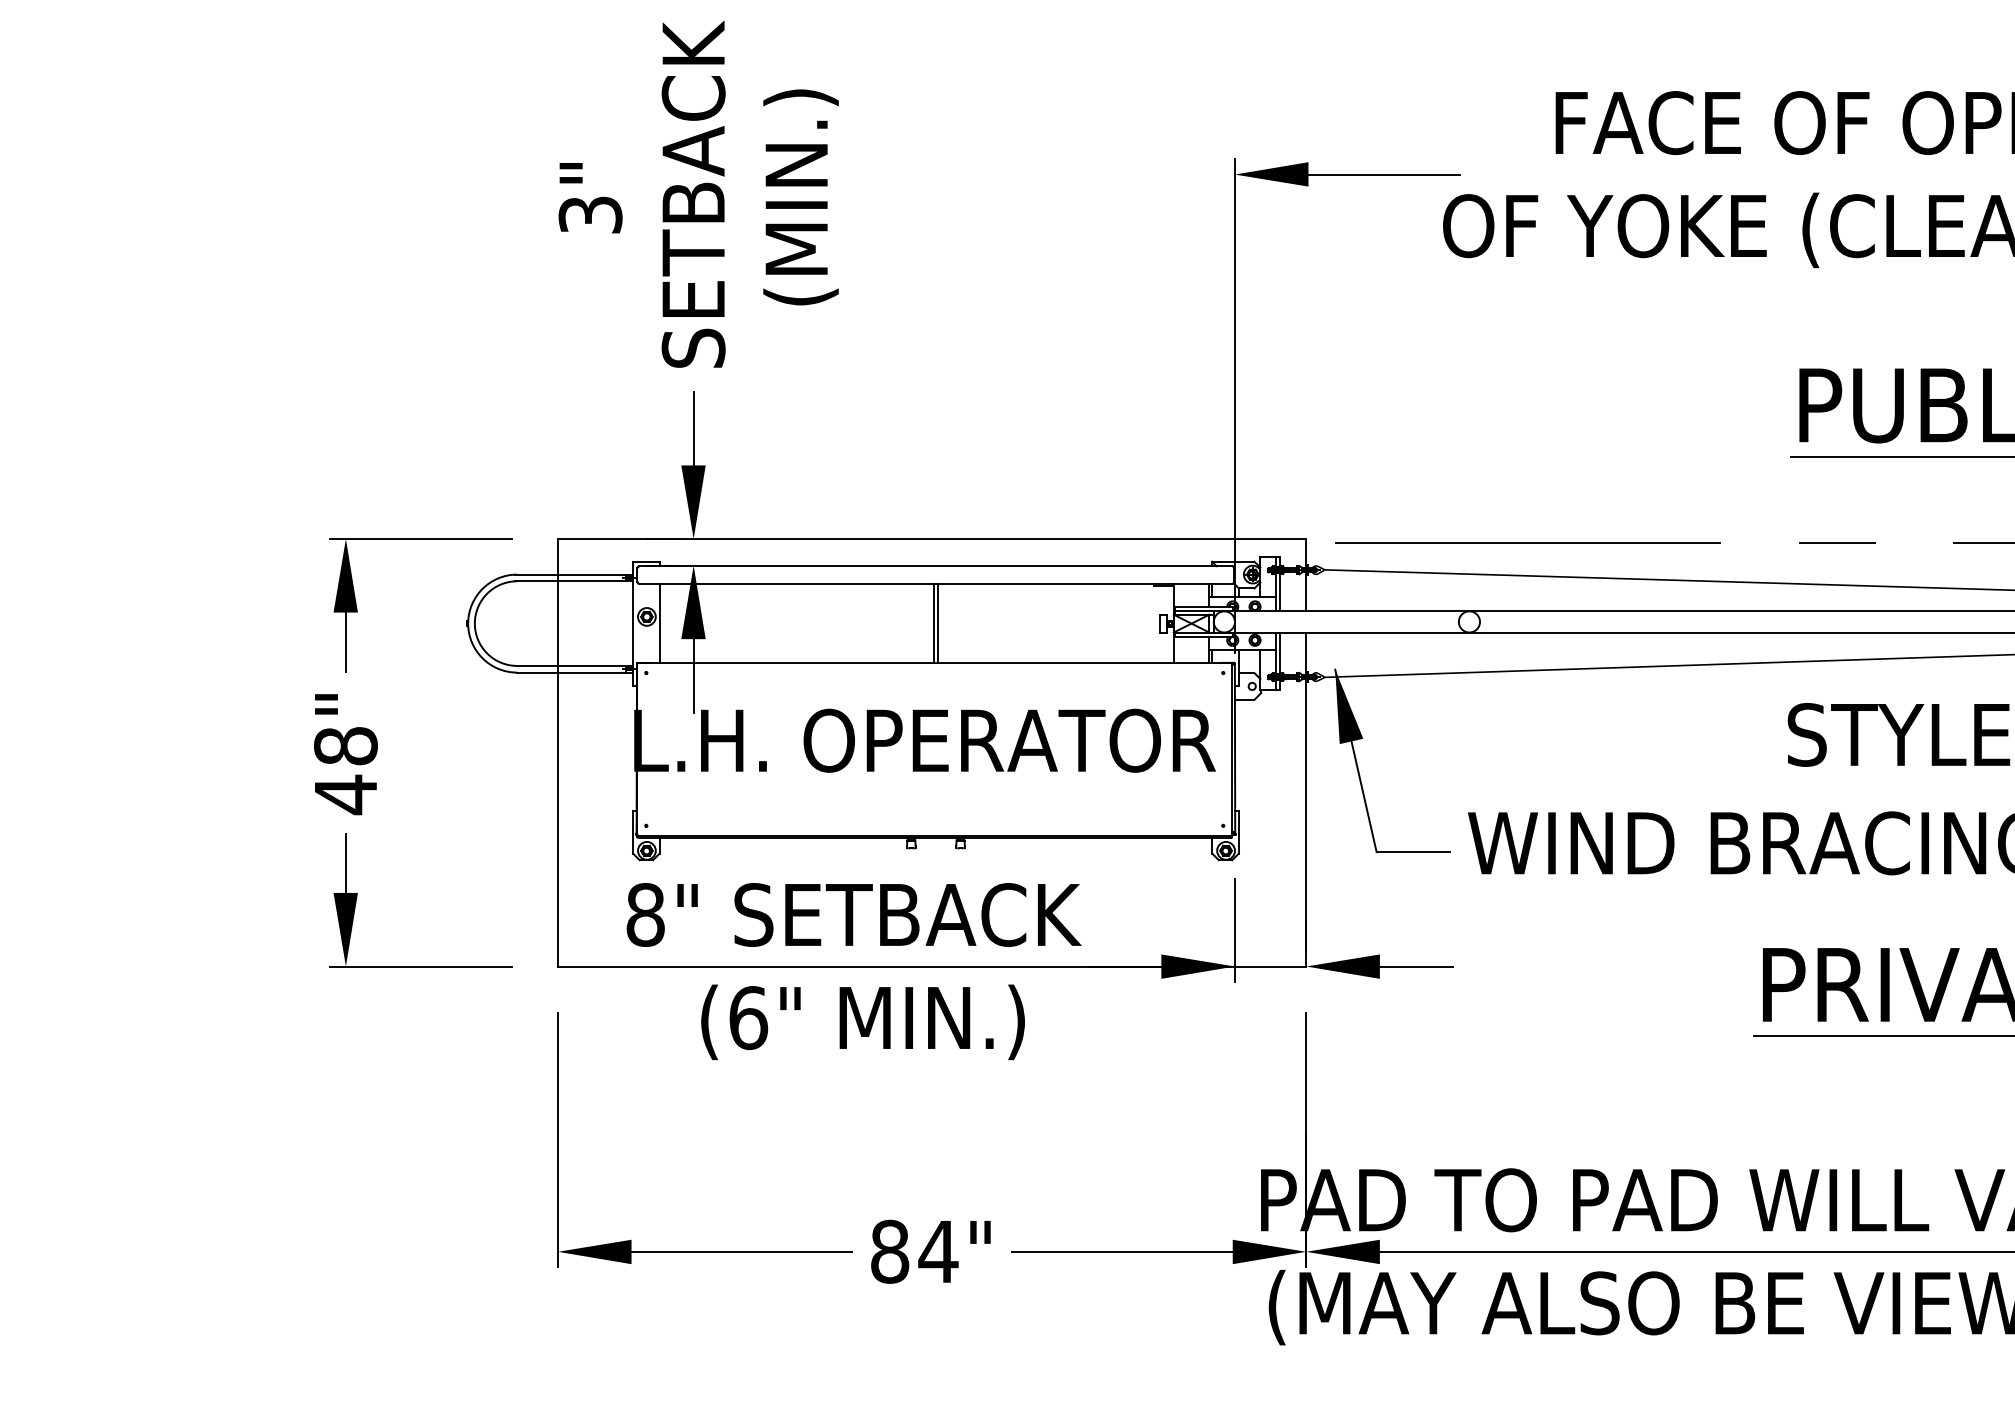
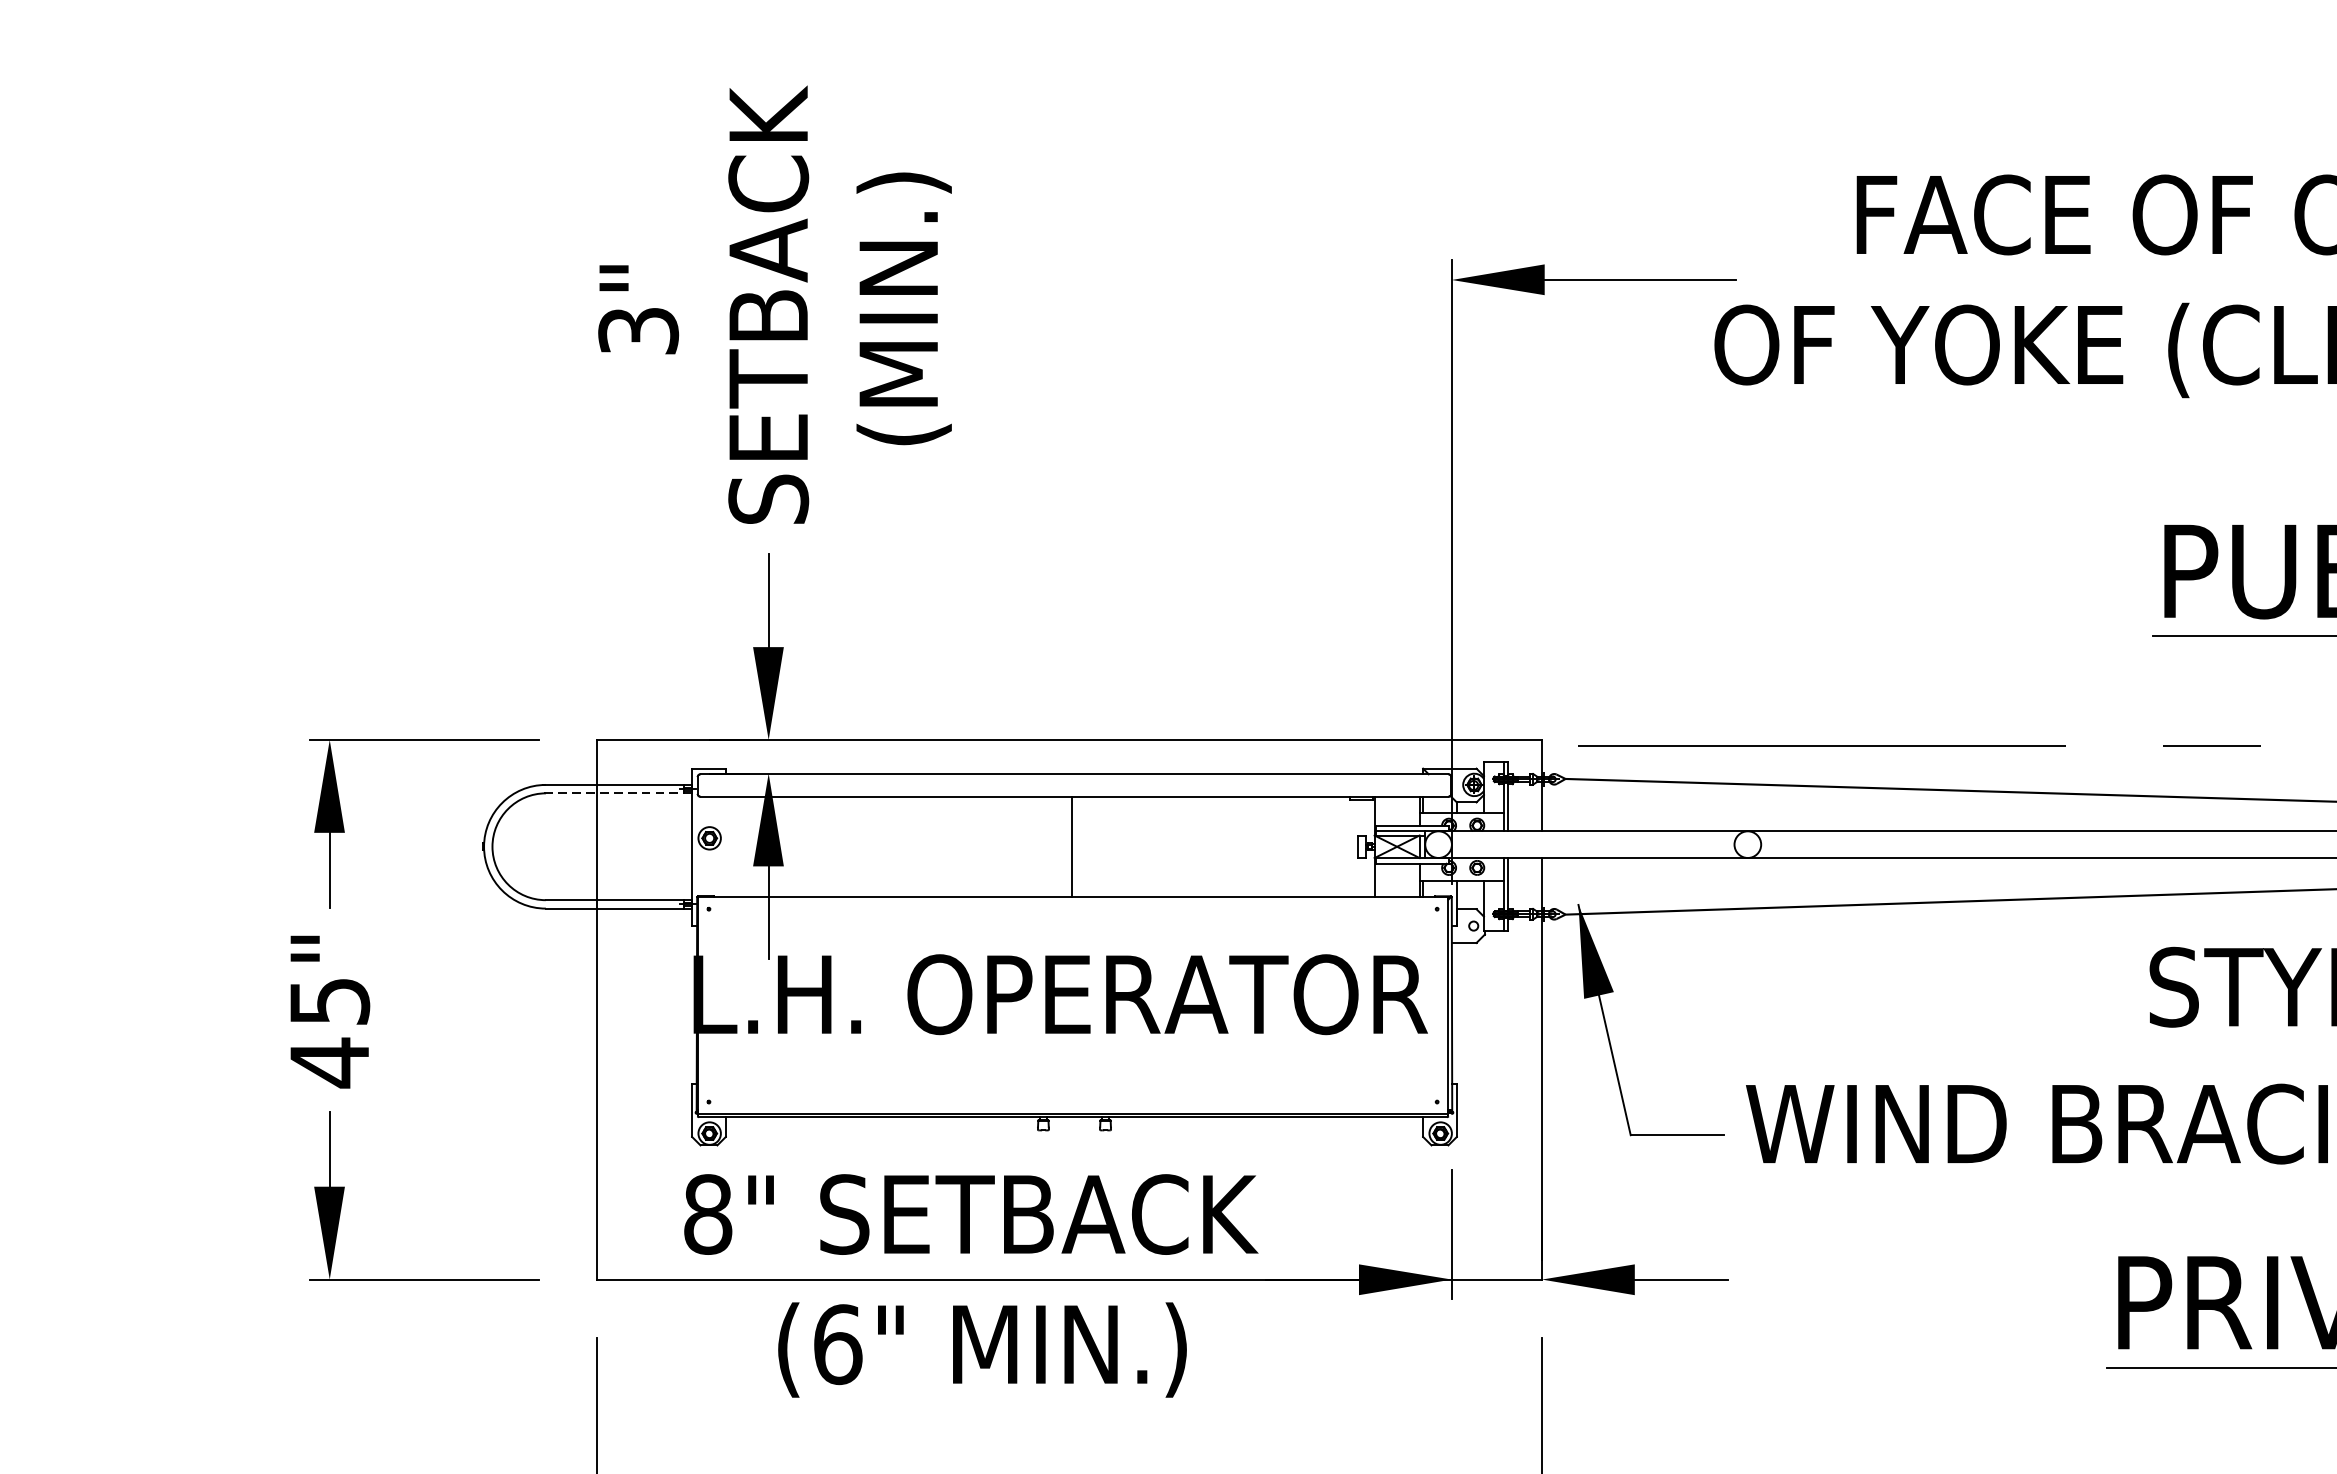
line: (573, 581) -> (617, 793), solid -> dashed
line: (659, 623) -> (725, 846), removed
line: (937, 623) -> (1076, 846), removed
text: (345, 746) -> (329, 1001), 48" -> 45"

